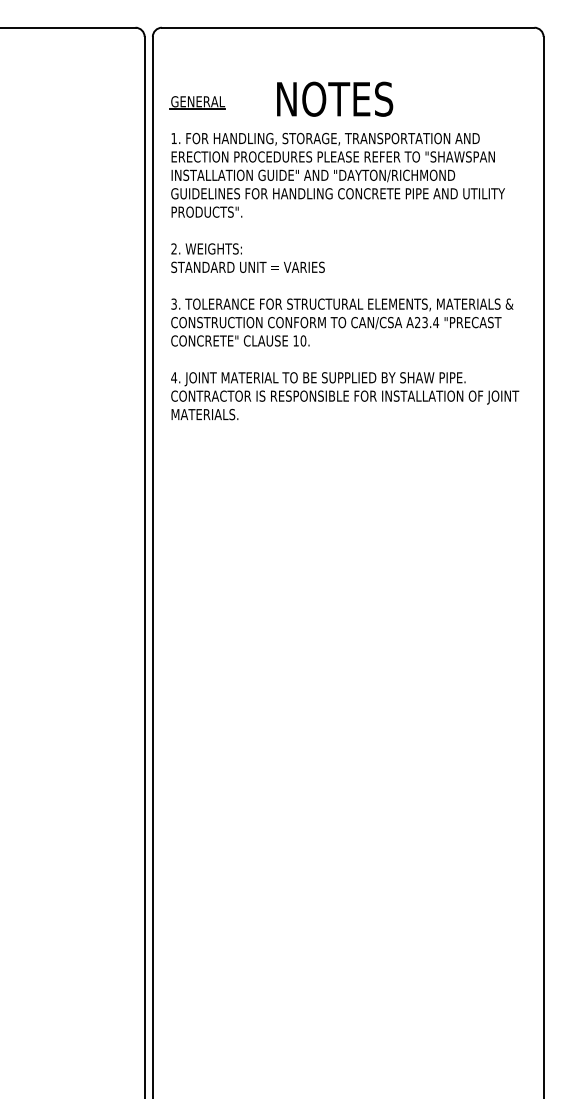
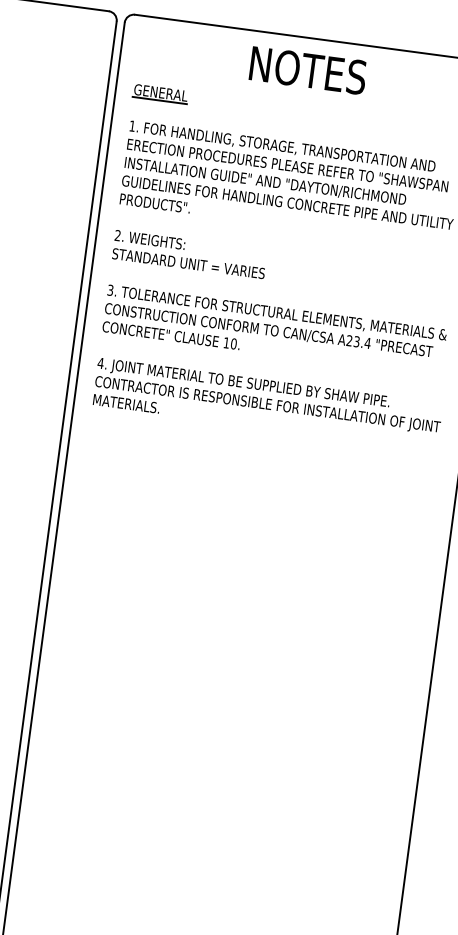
text: (335, 98) -> (308, 69), moved

